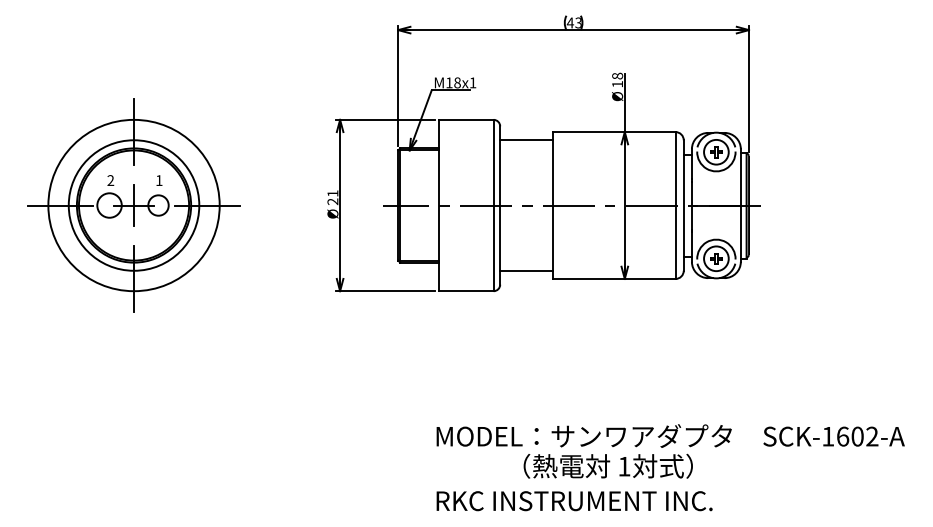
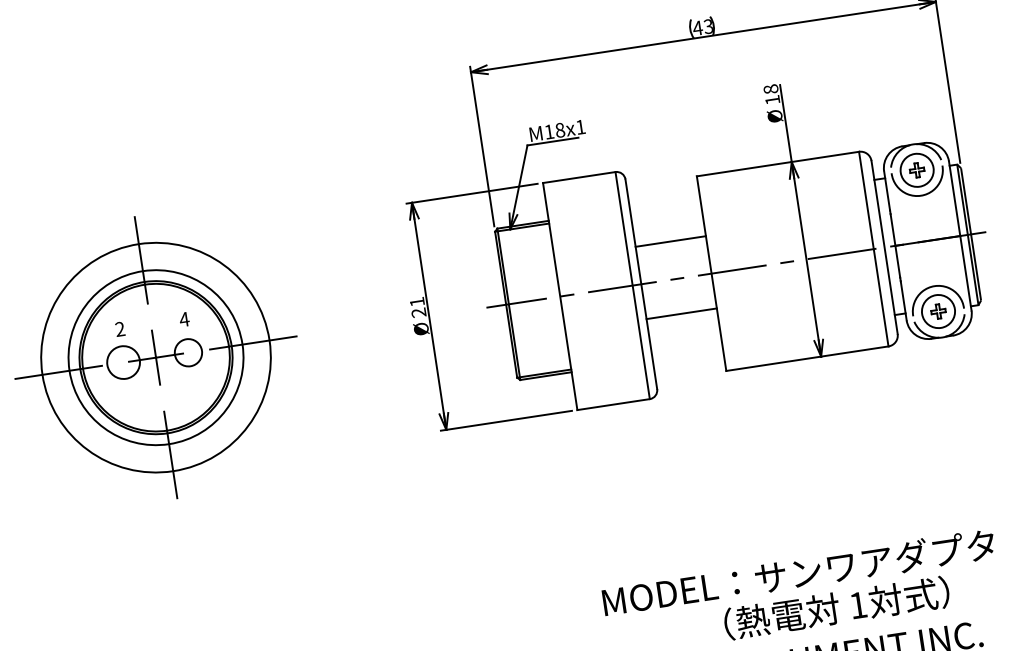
line: (526, 140) -> (670, 241), moved
text: (158, 180) -> (183, 319), 1 -> 4
line: (526, 270) -> (681, 313), moved

